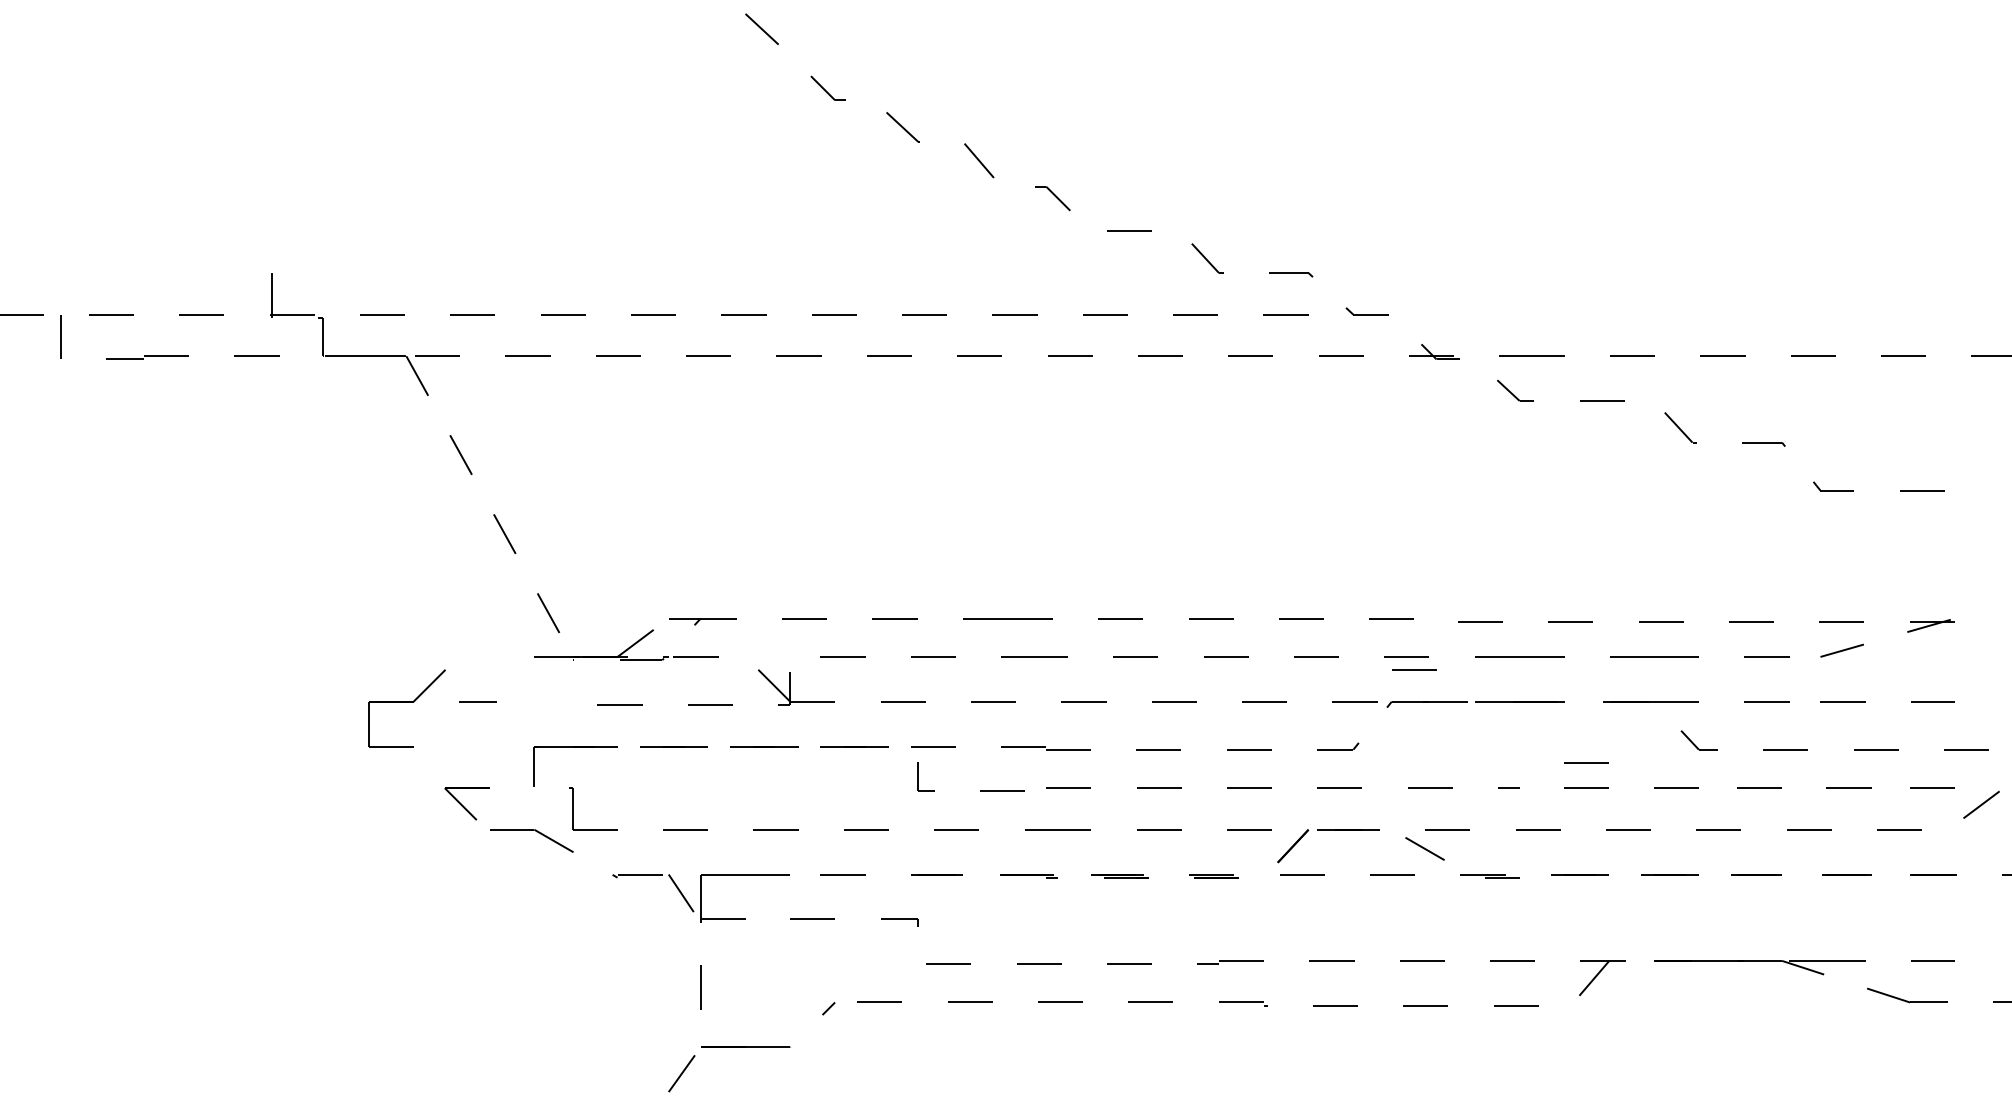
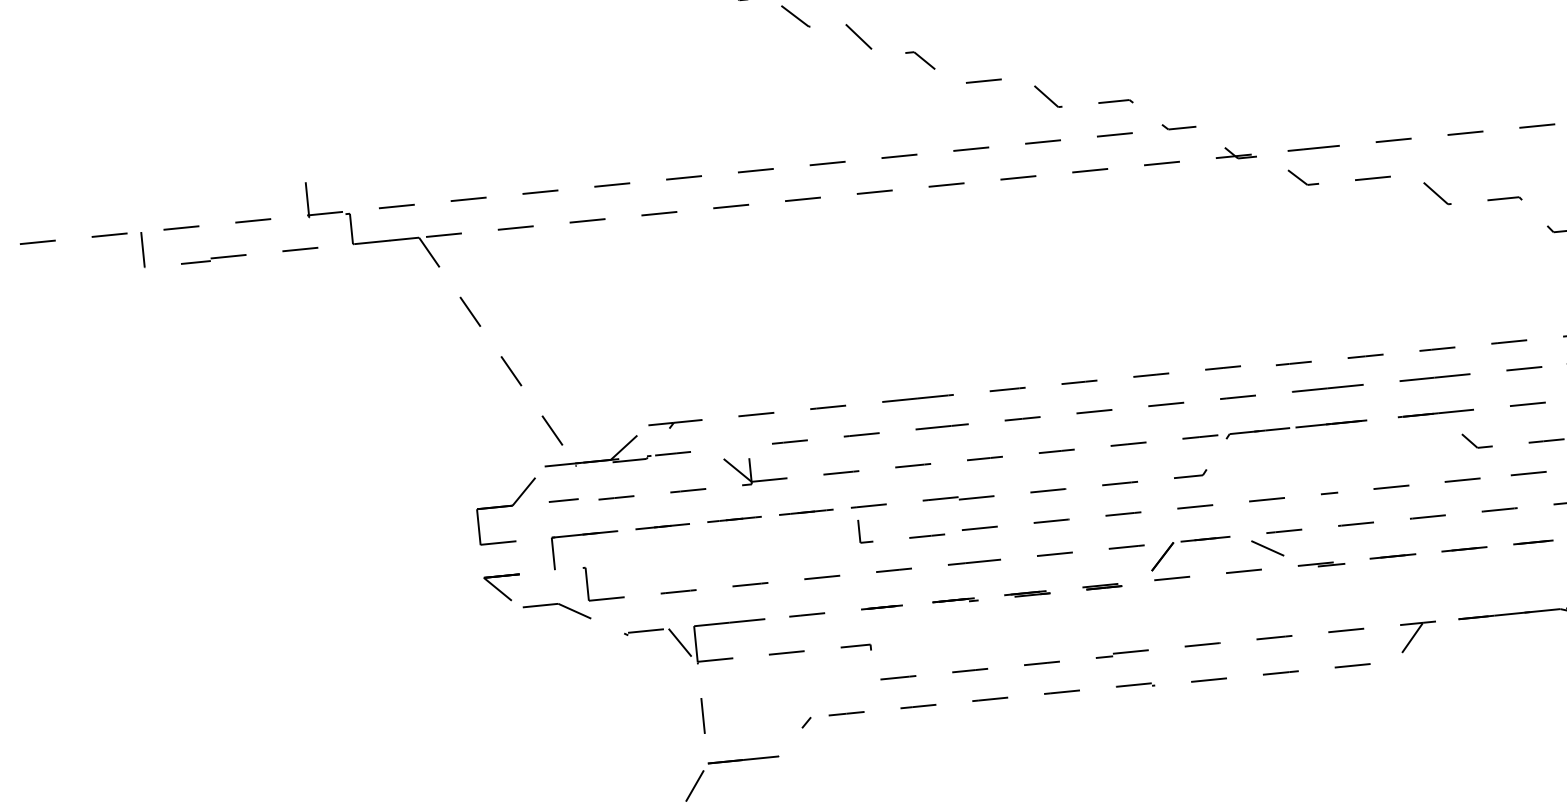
line: (1414, 669) -> (1245, 406), removed
part: (420, 696) -> (517, 500), moved
line: (1586, 762) -> (1389, 466), removed

